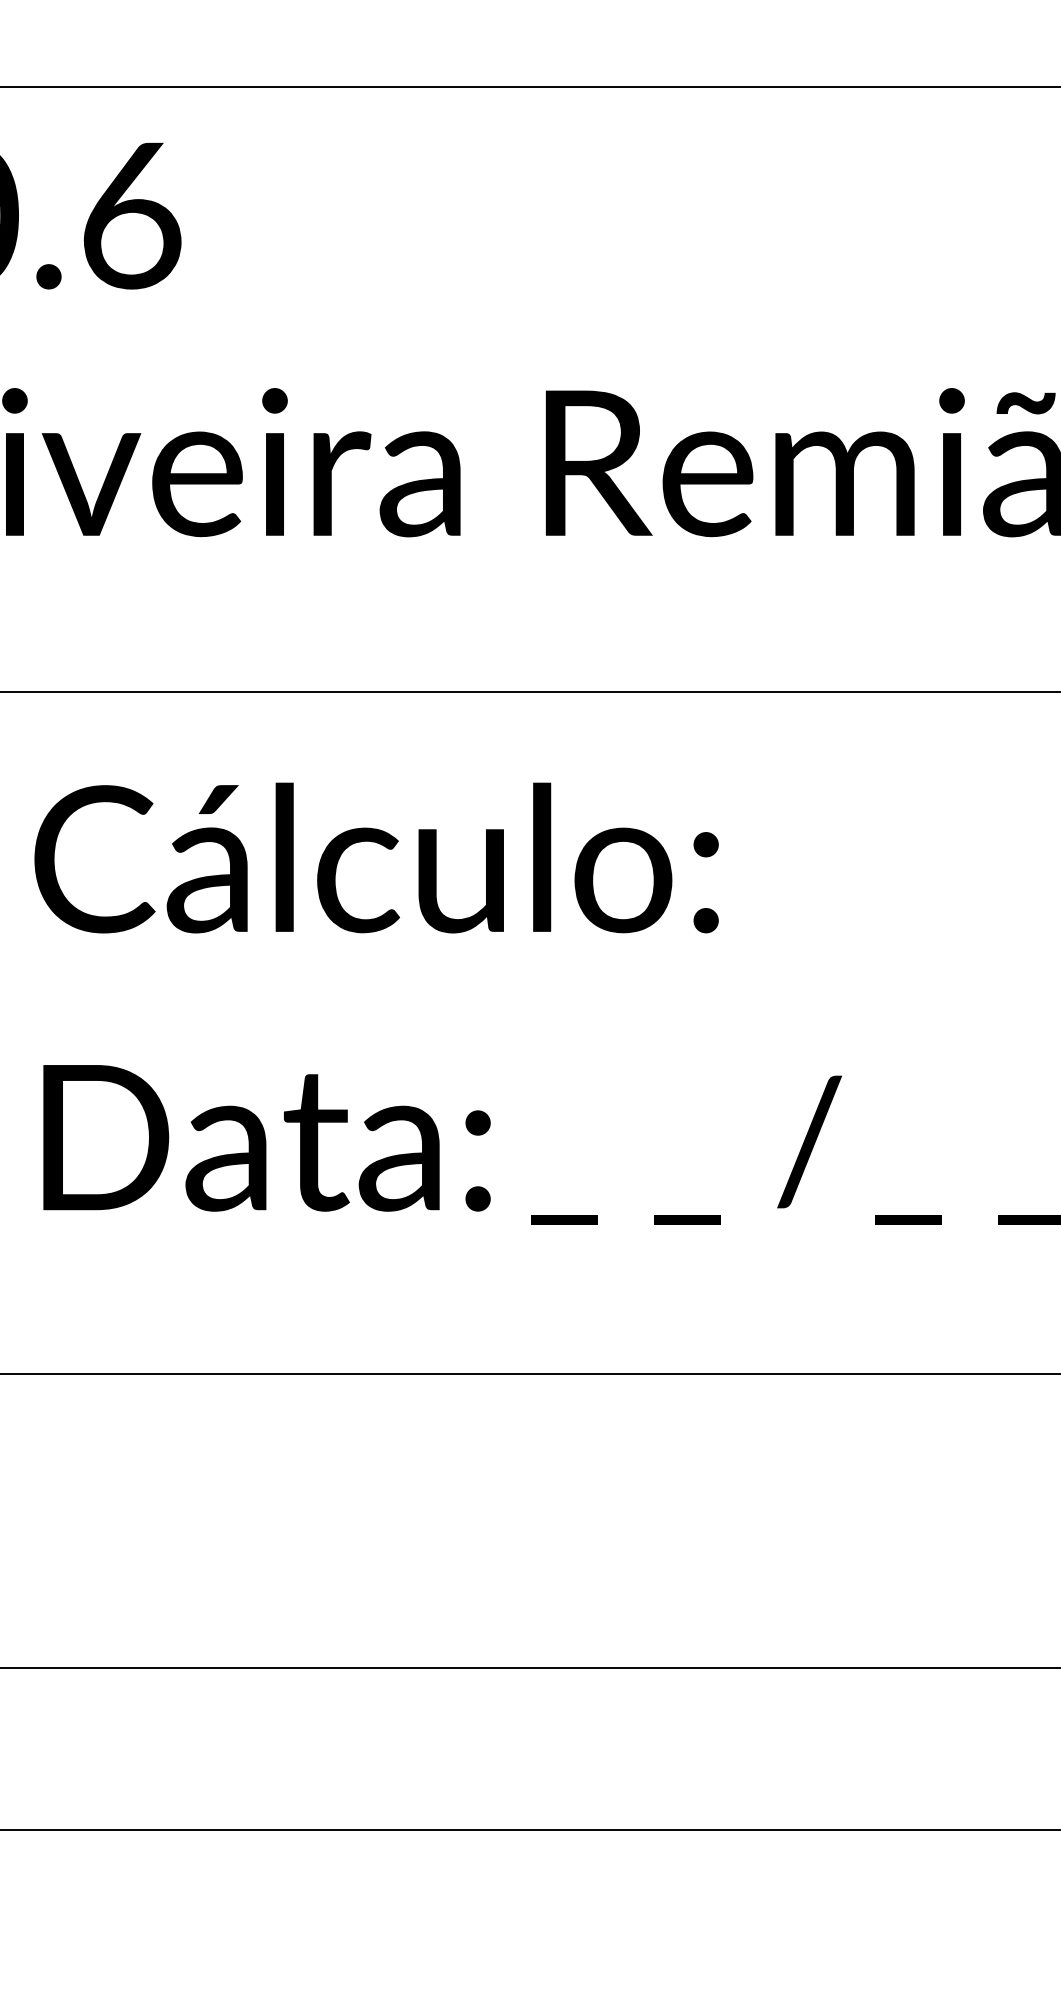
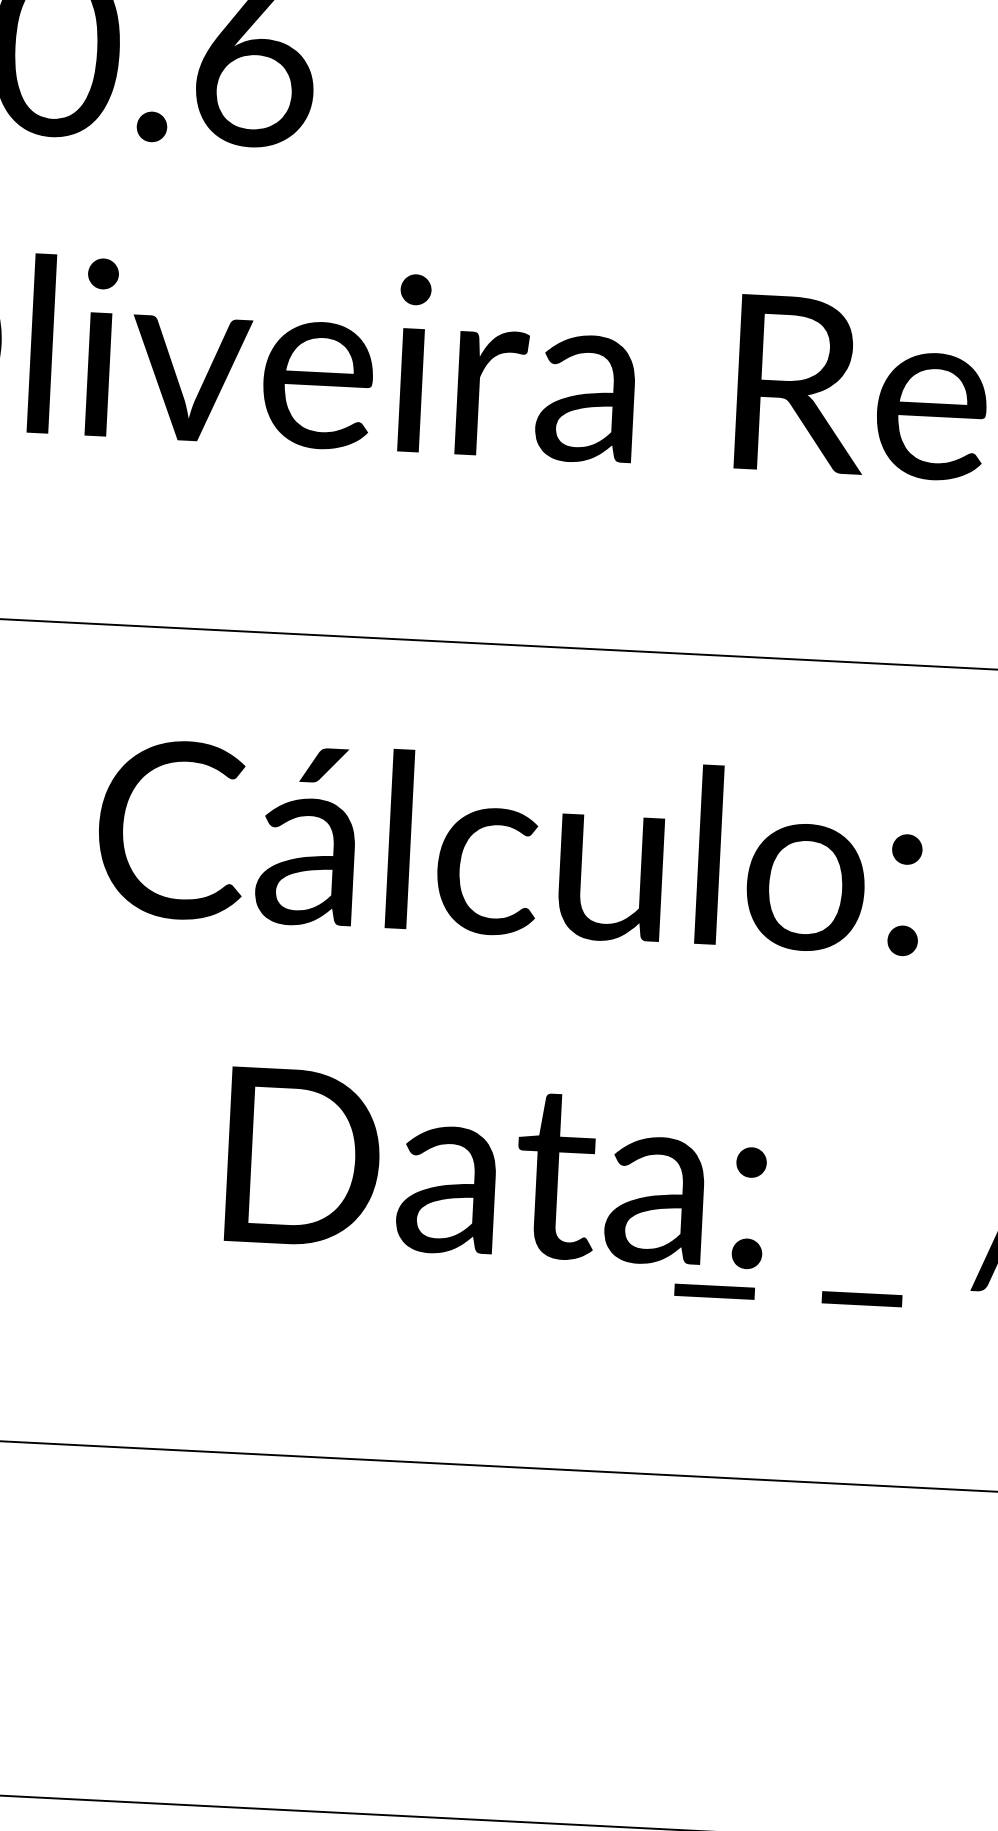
text: (266, 1138) -> (496, 1168), moved

